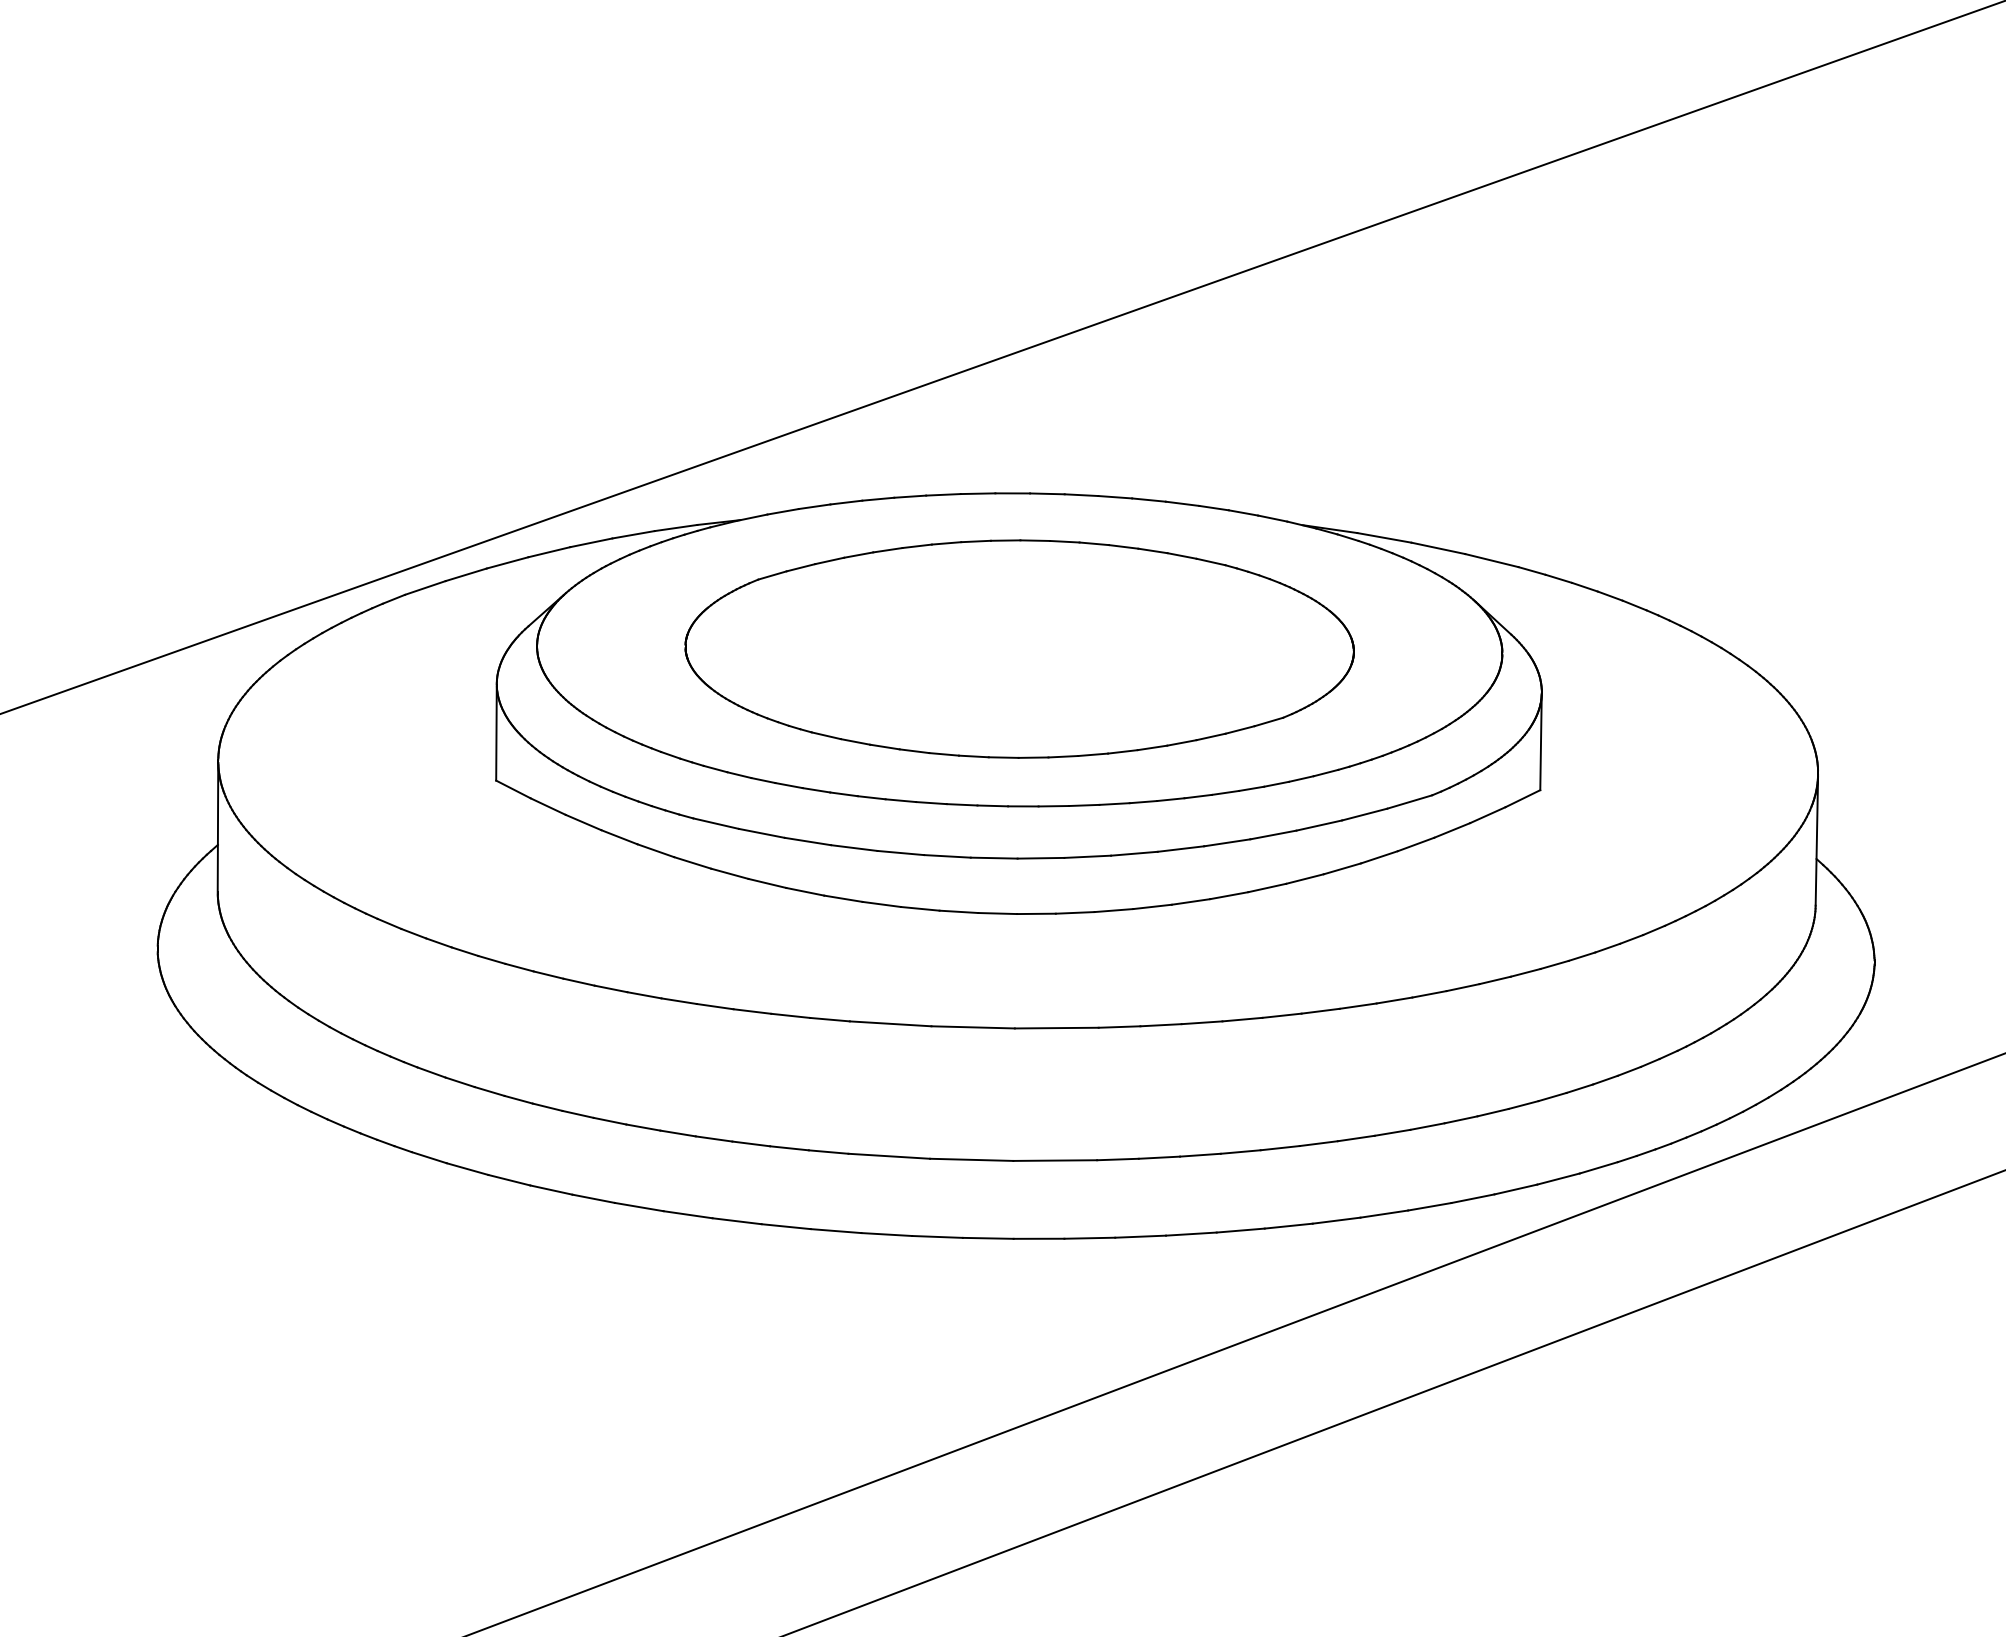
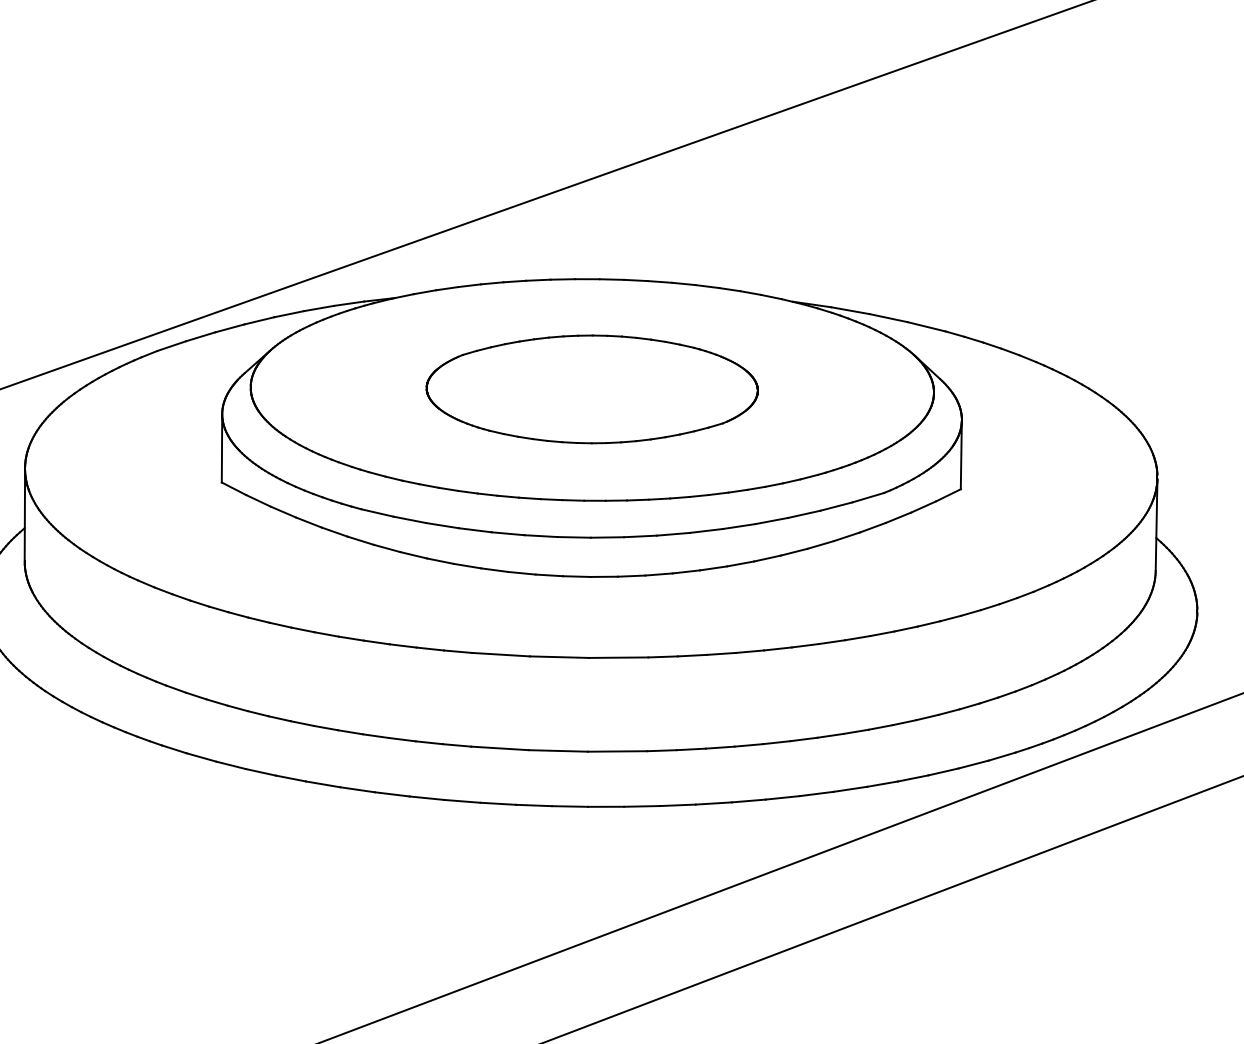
part: (1019, 648) -> (592, 389), size x0.7

